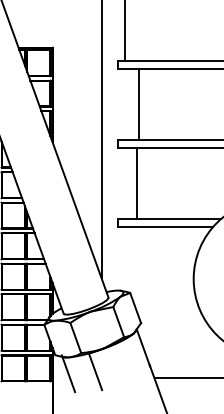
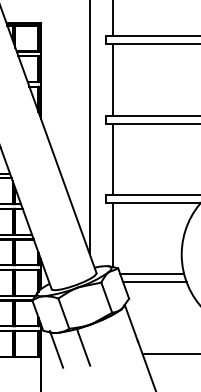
line: (139, 104) -> (113, 80), moved
line: (137, 183) -> (113, 159), moved
line: (125, 259) -> (113, 235), added
line: (164, 298) -> (152, 274), added
line: (166, 306) -> (154, 282), added

